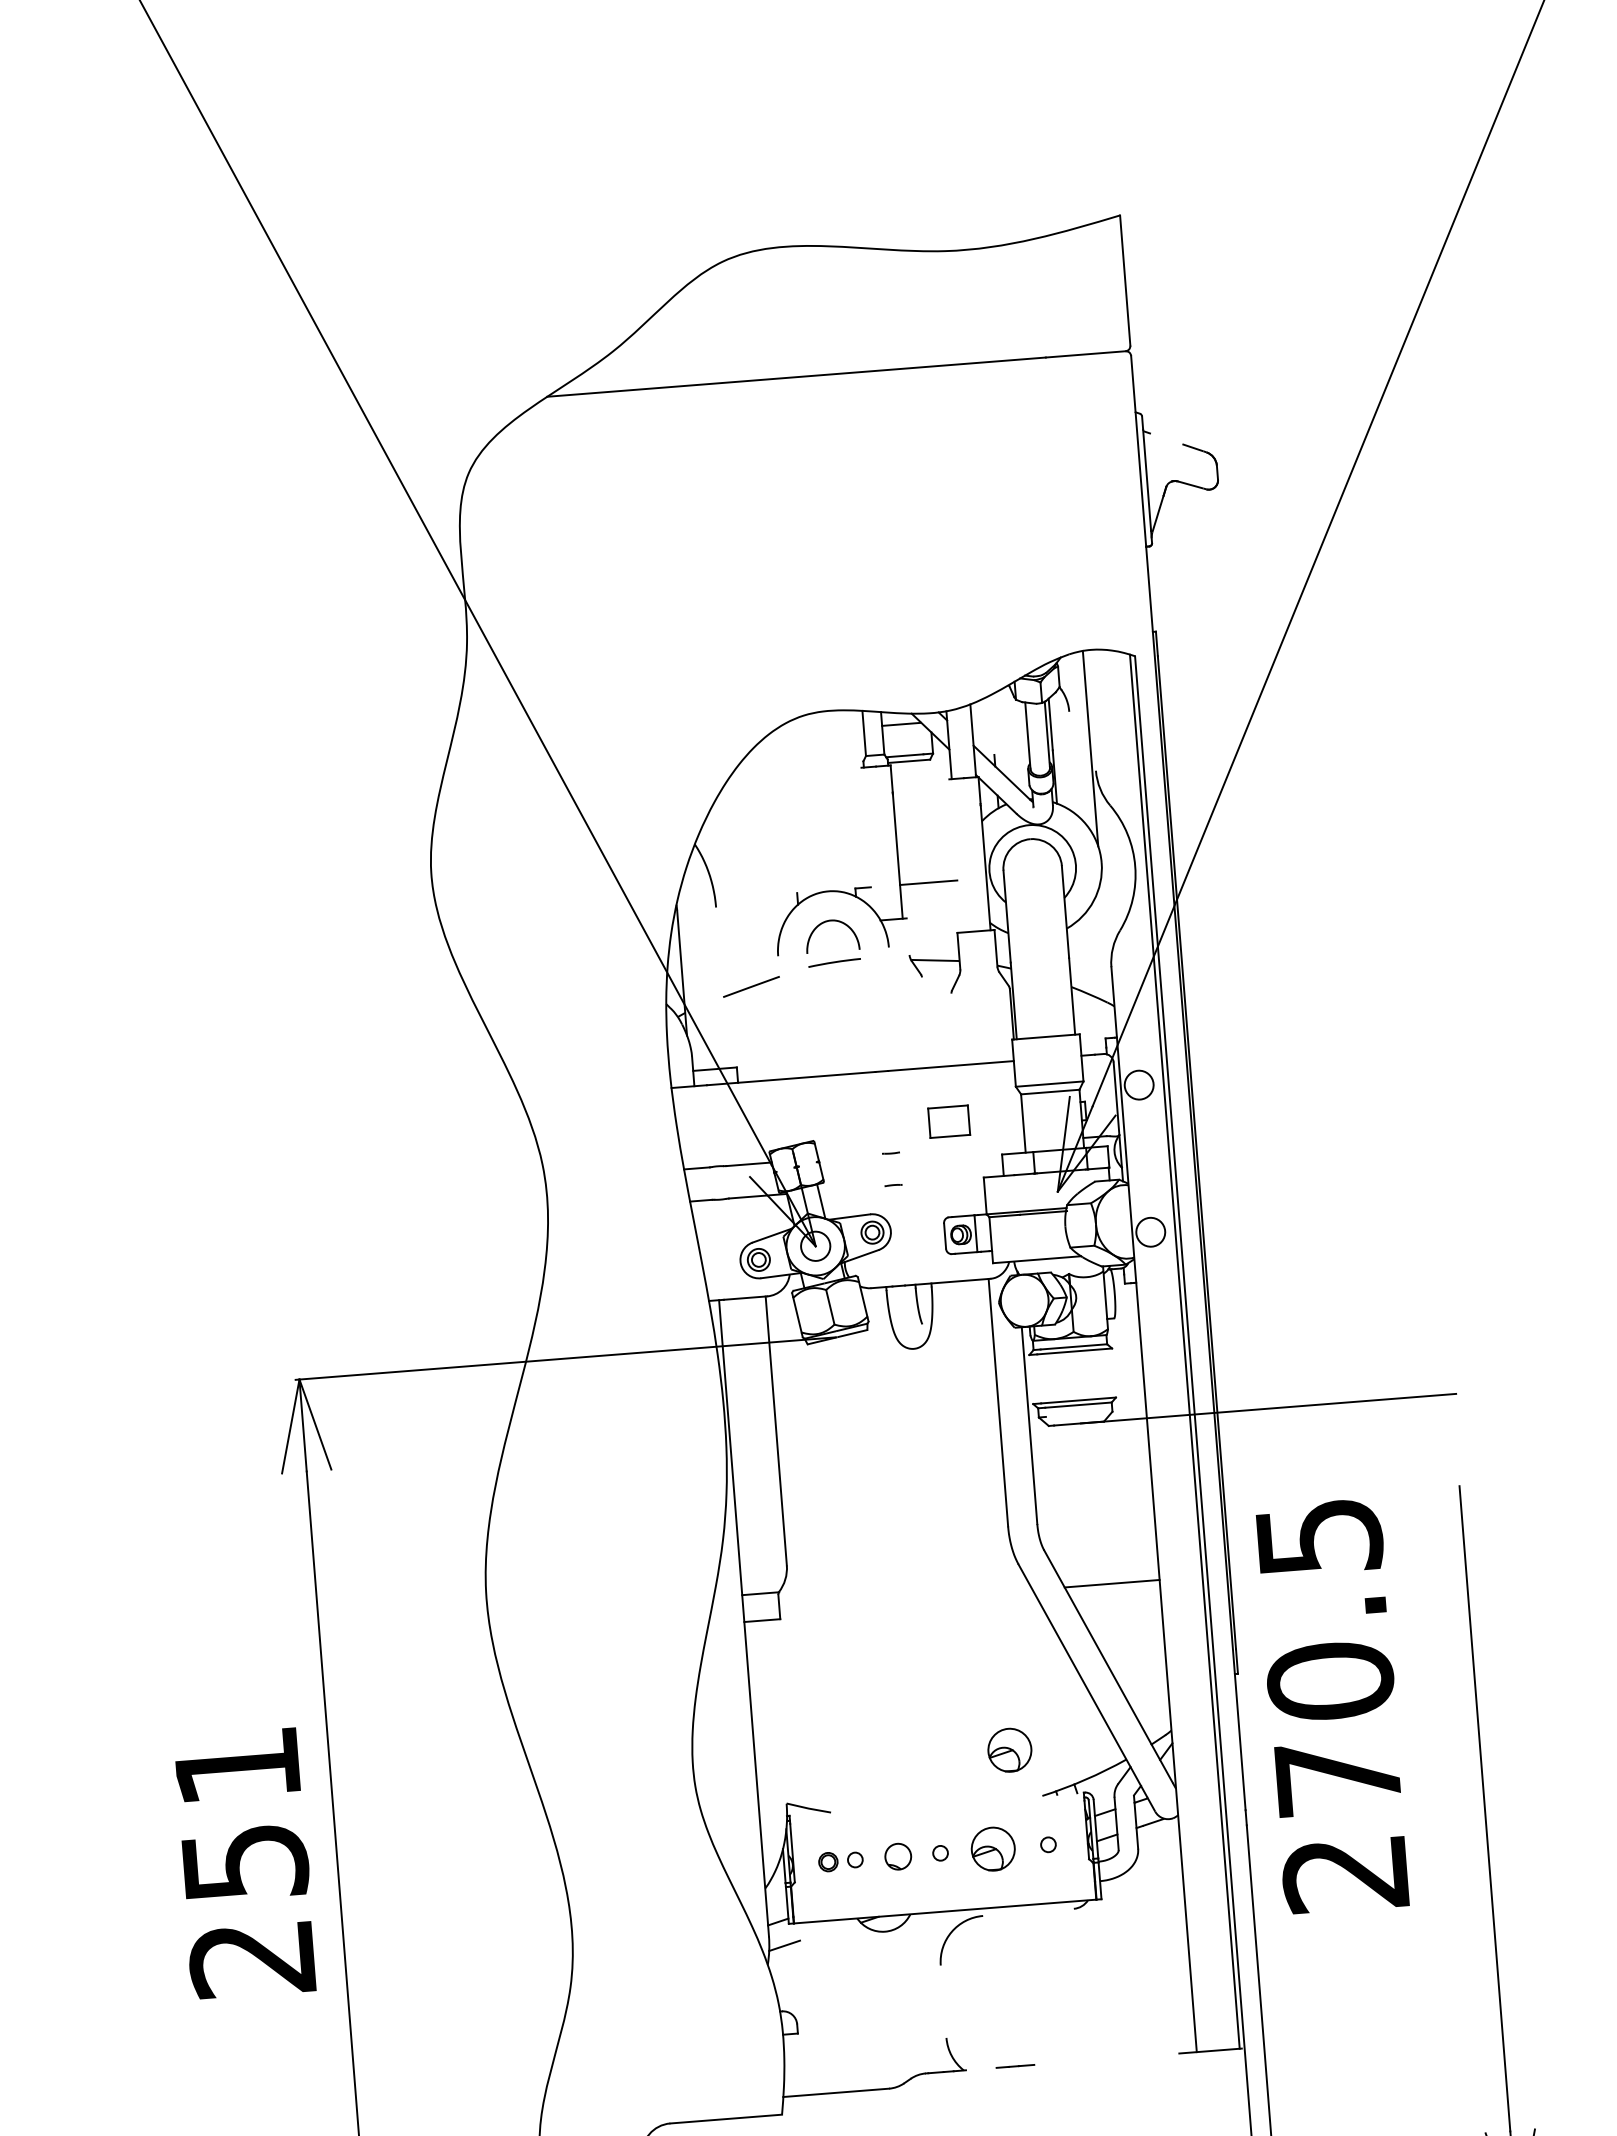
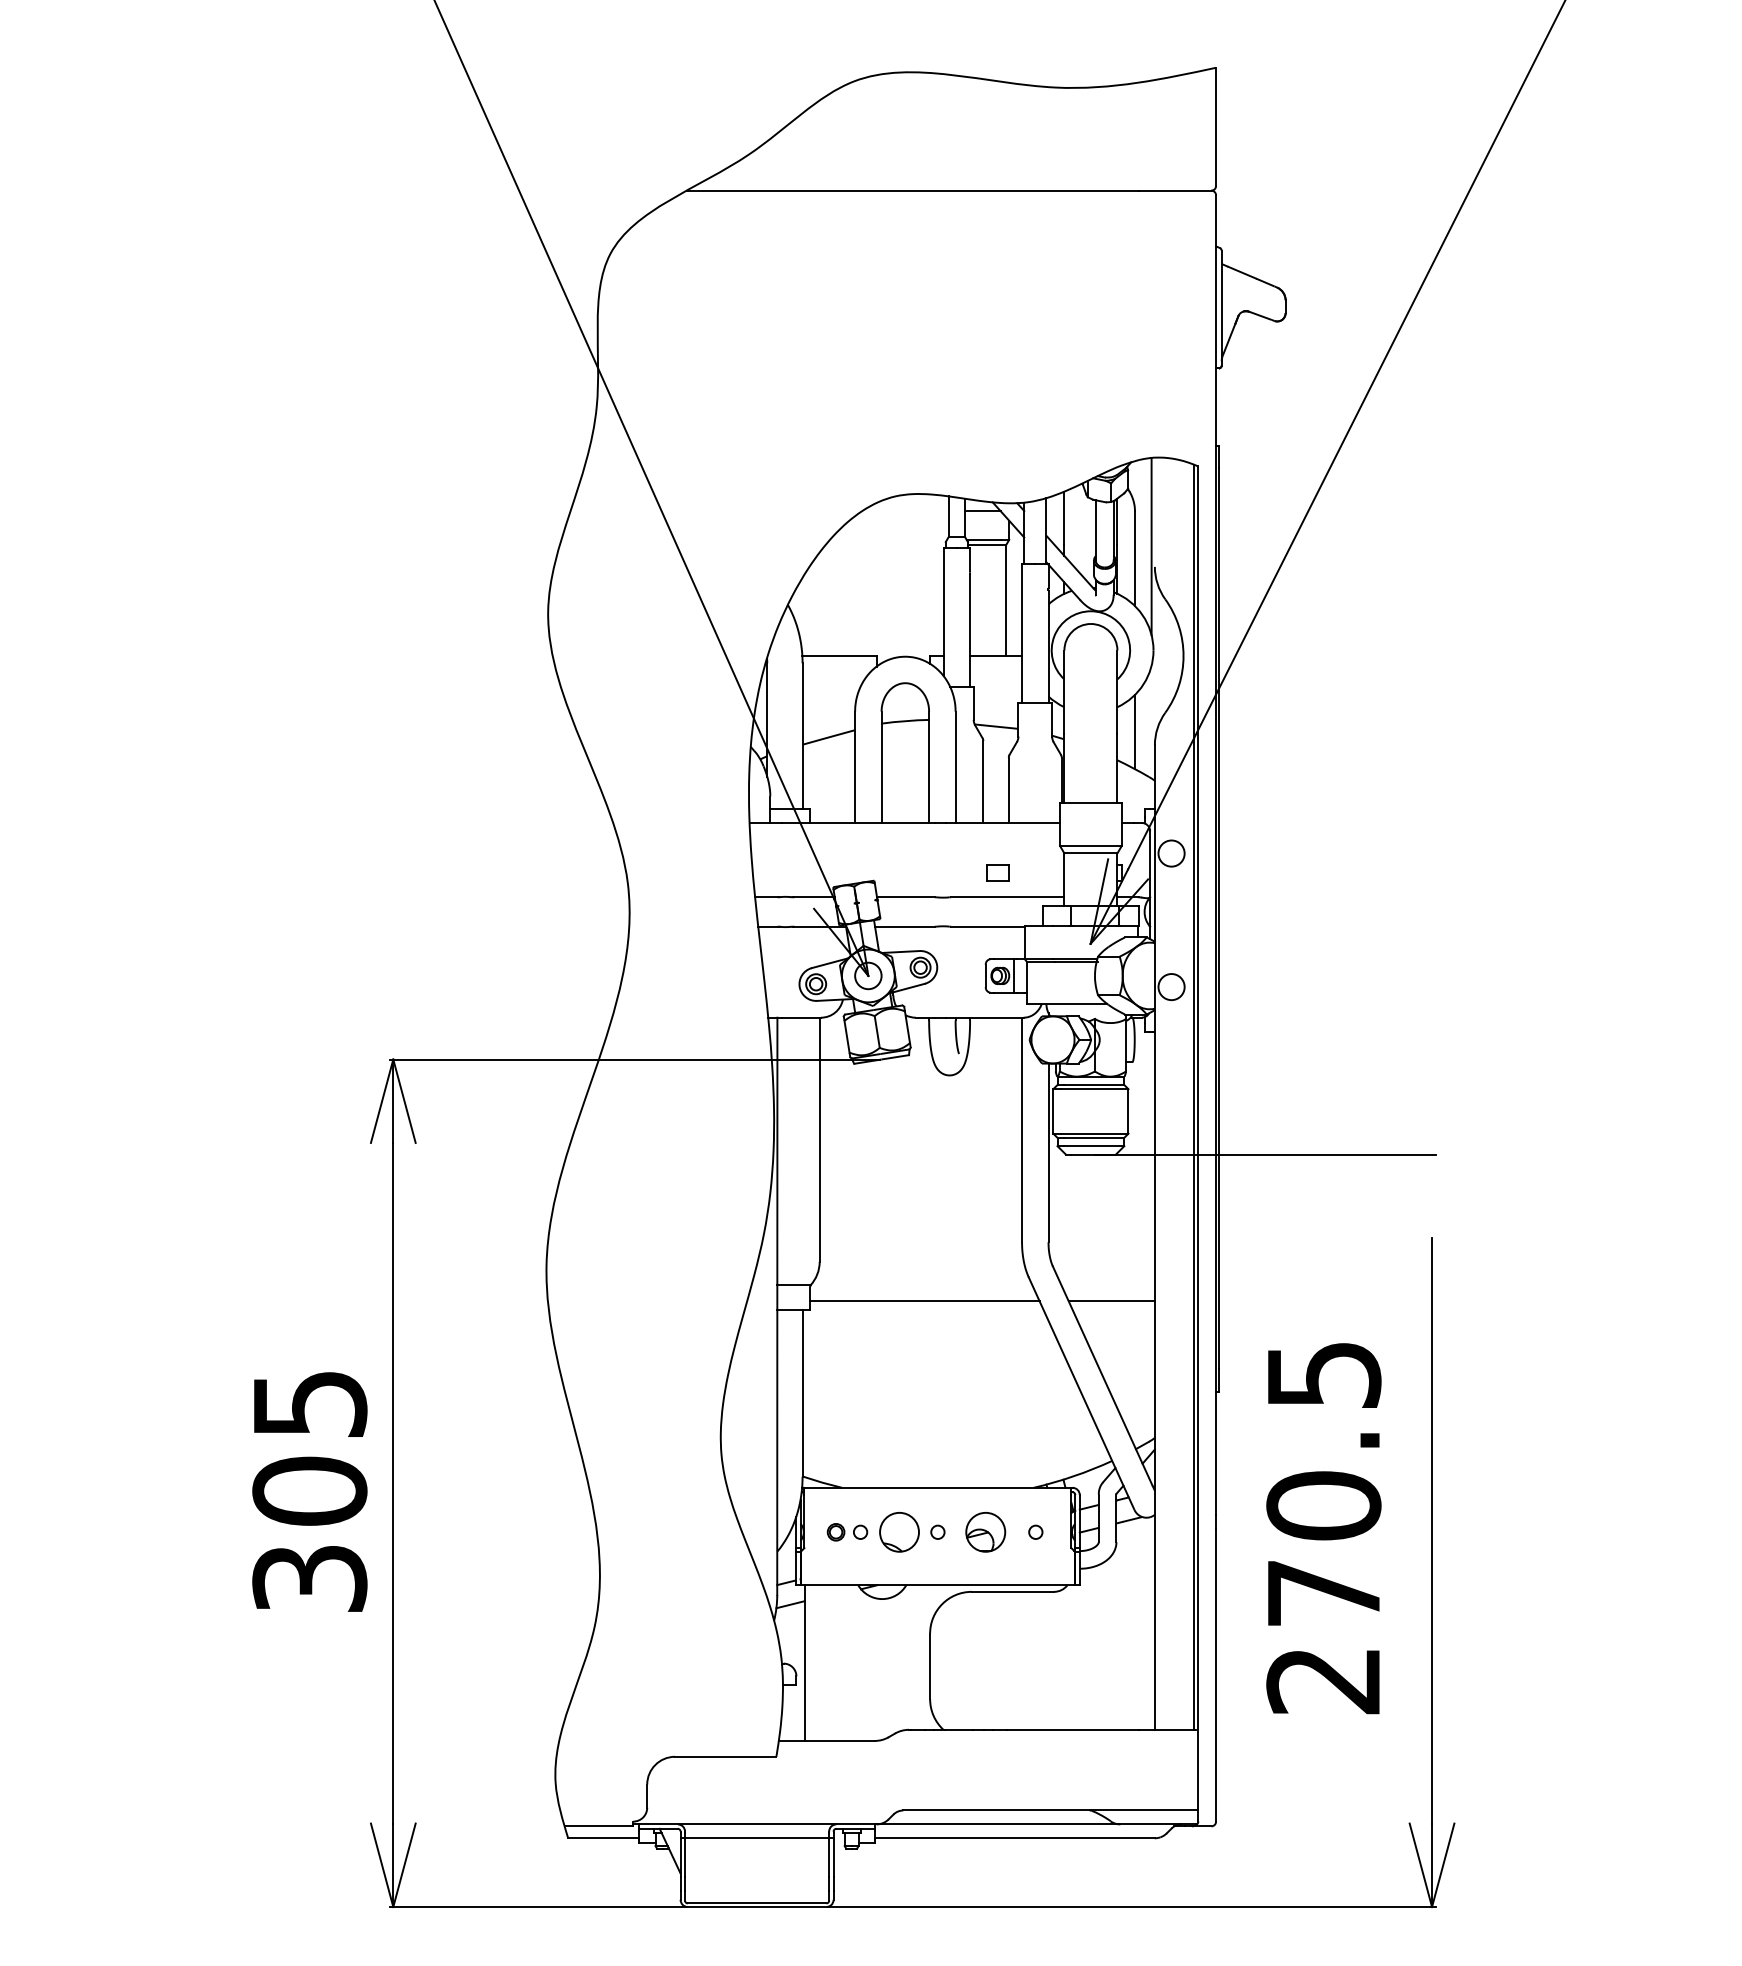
line: (1166, 438) -> (1242, 272), added
line: (992, 725) -> (1064, 518), added
line: (1073, 763) -> (1135, 558), added
line: (935, 820) -> (1006, 600), added
line: (866, 838) -> (943, 611), added
line: (955, 855) -> (1022, 633), added
line: (756, 896) -> (839, 656), added
line: (907, 935) -> (973, 702), added
line: (1088, 953) -> (1135, 731), added
line: (722, 988) -> (802, 736), added
line: (893, 1007) -> (955, 766), added
line: (864, 1010) -> (929, 766), added
line: (812, 1014) -> (881, 766), added
line: (783, 1016) -> (855, 766), added
line: (925, 1022) -> (983, 781), added
line: (953, 1028) -> (1008, 789), added
part: (949, 1121) -> (997, 872), size x0.62
line: (962, 1147) -> (1007, 897), added
line: (849, 1156) -> (905, 897), added
line: (942, 1181) -> (987, 926), added
line: (851, 1188) -> (904, 926), added
line: (1114, 1373) -> (1128, 1111), added
line: (1031, 1379) -> (1053, 1111), added
line: (1078, 1414) -> (1093, 1146), added
line: (905, 1600) -> (924, 1301), added
text: (1332, 1706) -> (1323, 1528), moved
line: (779, 1710) -> (802, 1392), added
part: (1009, 1750) -> (1007, 1444), removed
line: (936, 1803) -> (937, 1487), added
part: (898, 1856) -> (899, 1532), size x1.67
text: (244, 1863) -> (309, 1492), 251 -> 305
line: (1027, 1912) -> (1012, 1591), added
line: (944, 2001) -> (930, 1666), added
line: (804, 2008) -> (804, 1662), added
line: (1107, 2058) -> (1073, 1729), added
line: (981, 2068) -> (959, 1729), added

